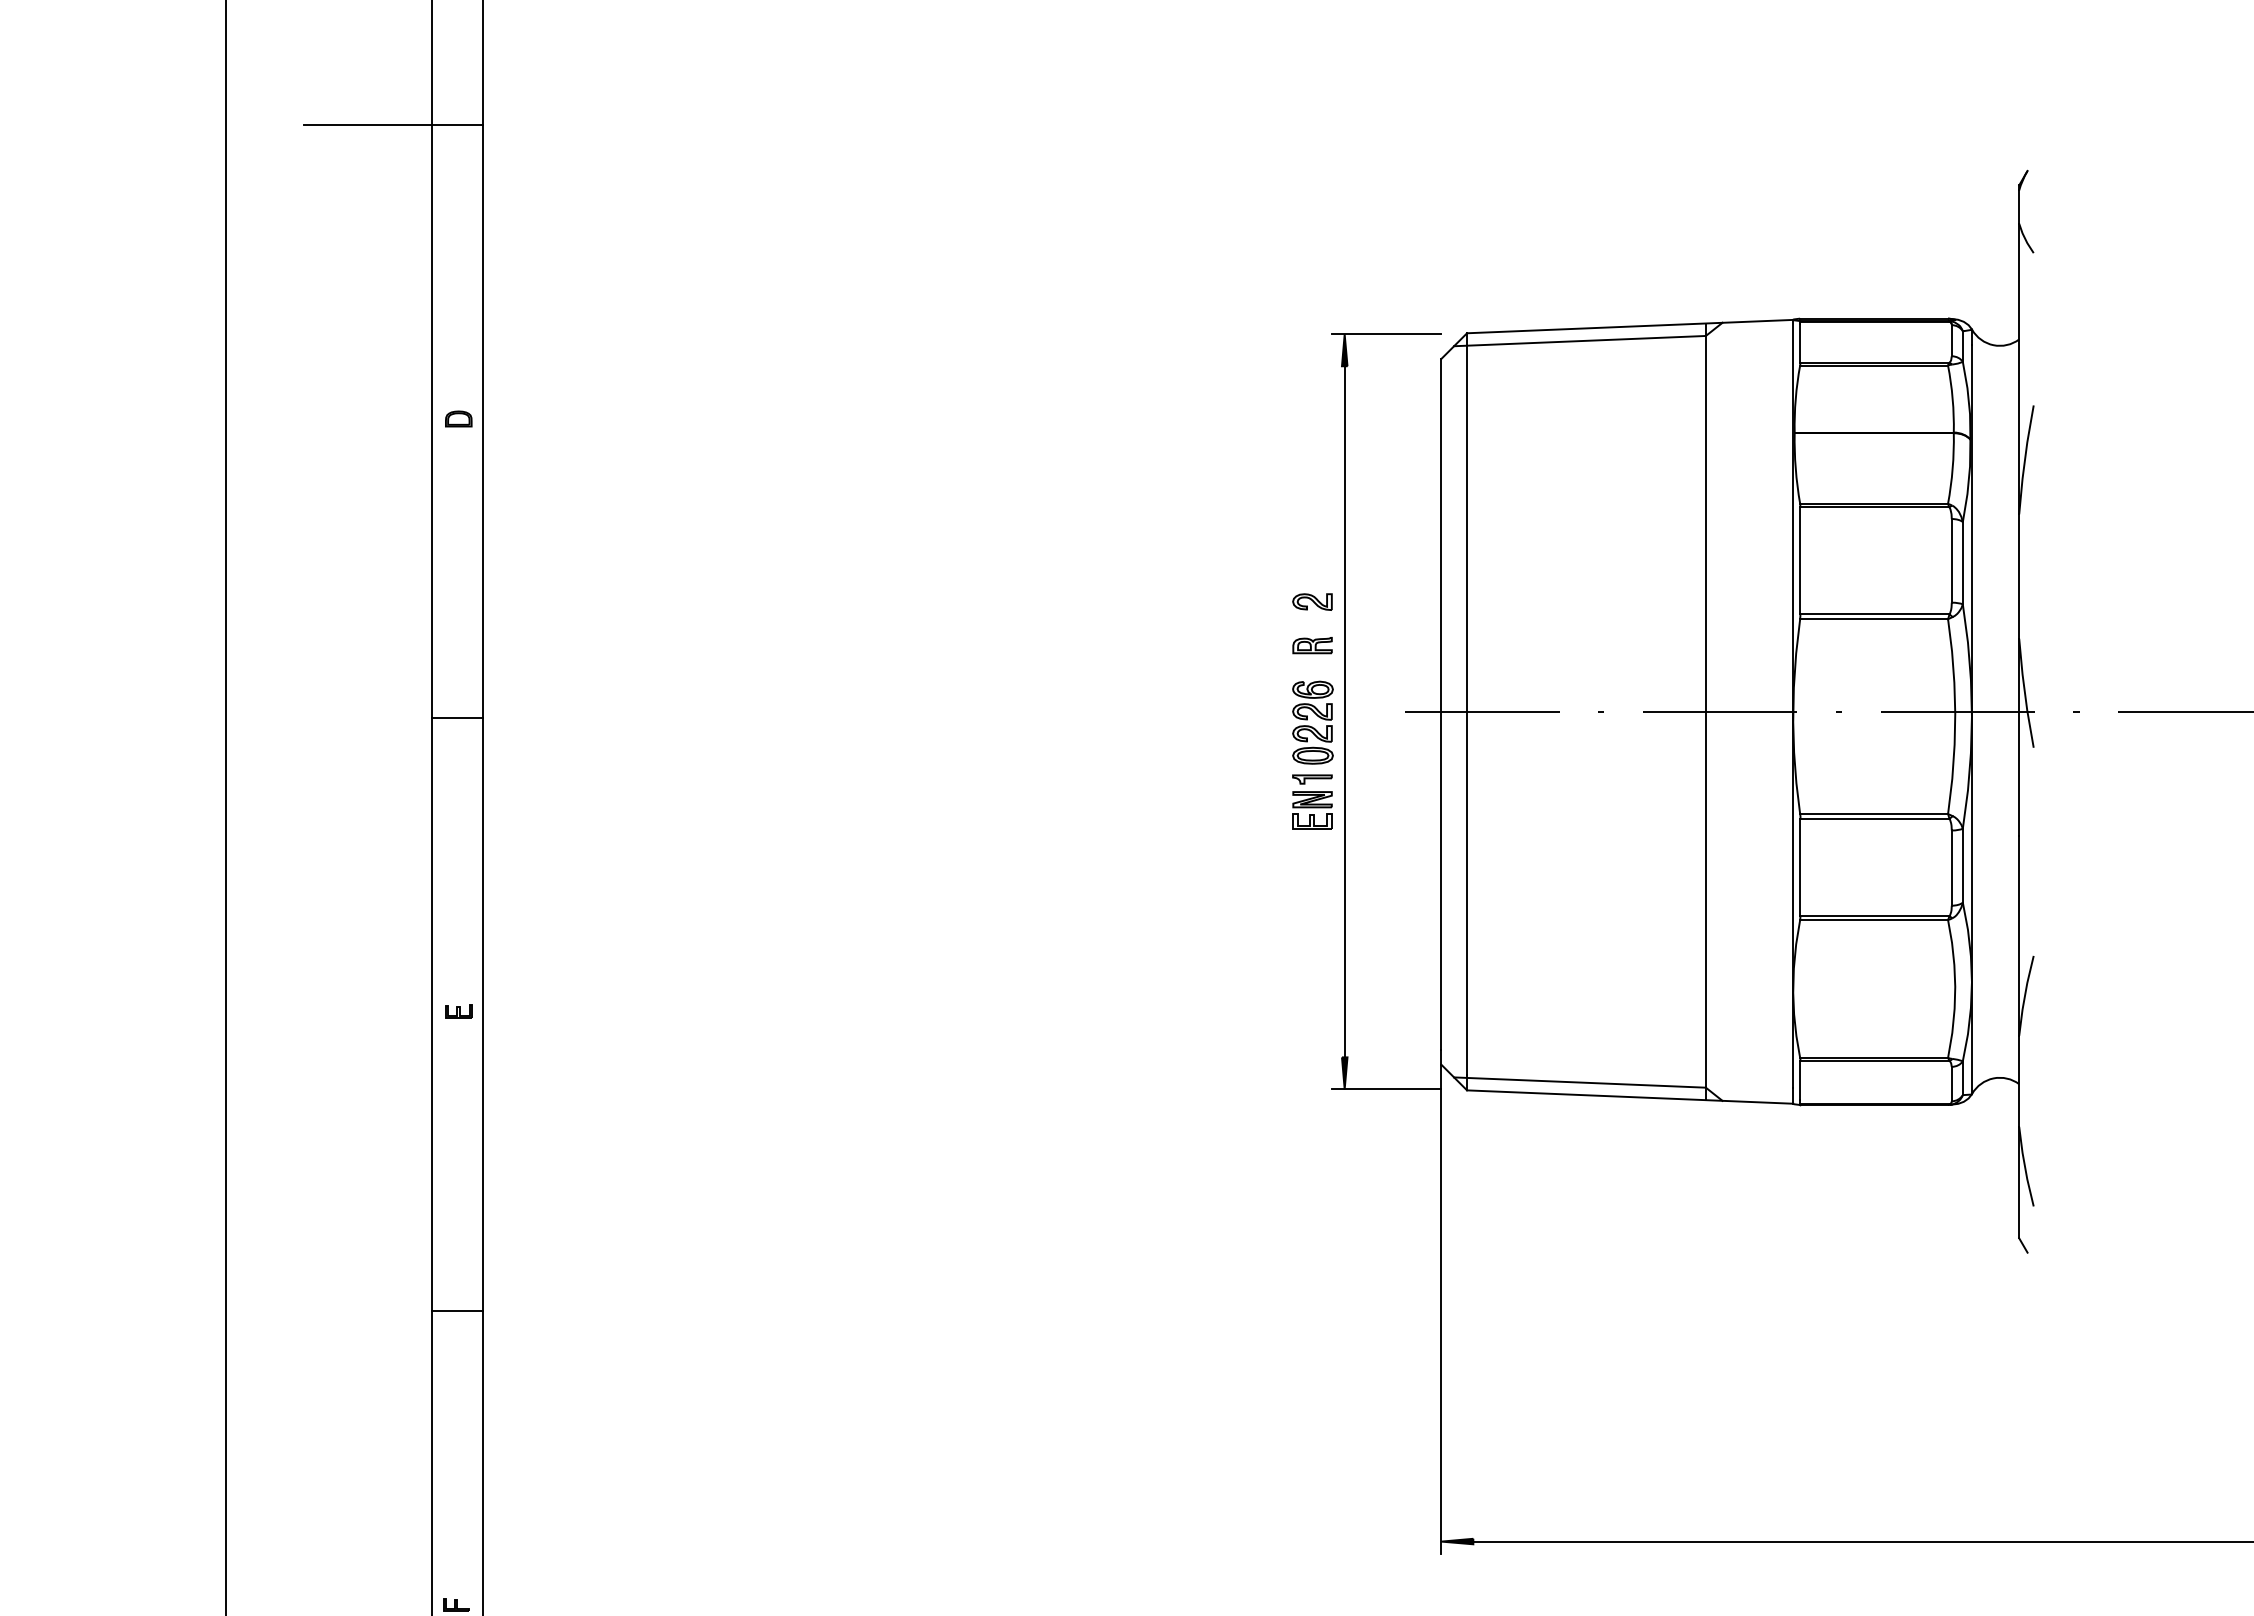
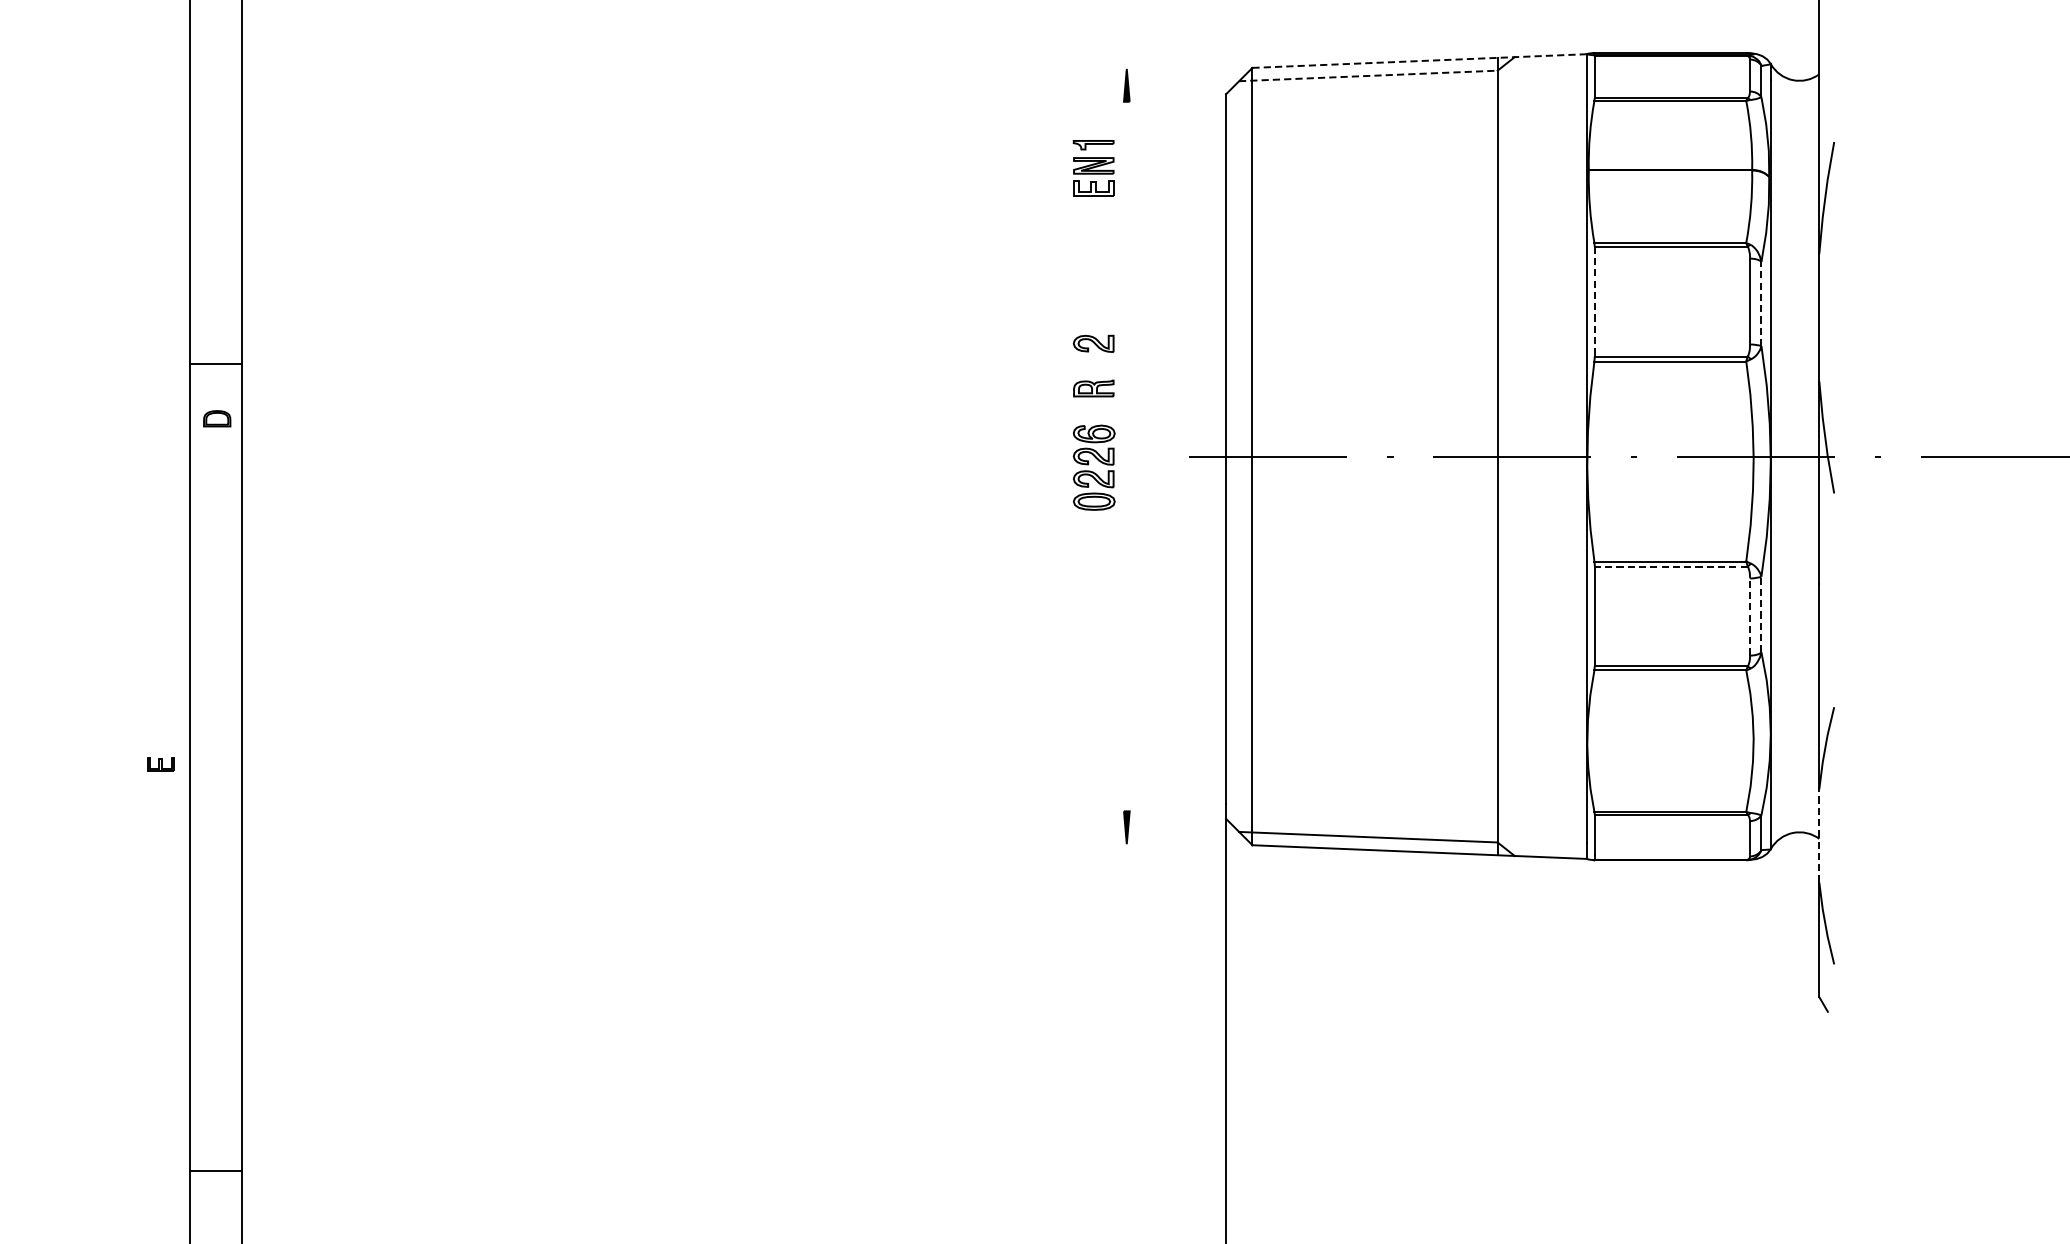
line: (1630, 326) -> (1420, 60), solid -> dashed
line: (1386, 334) -> (1169, 69), removed
line: (1580, 341) -> (1368, 76), solid -> dashed
part: (458, 418) -> (216, 418), moved
line: (1800, 561) -> (1594, 302), solid -> dashed
line: (1962, 562) -> (1761, 303), solid -> dashed
line: (1344, 711) -> (1126, 456), removed
line: (457, 717) -> (215, 363), moved
part: (1312, 801) -> (1093, 167), moved
line: (1874, 818) -> (1670, 566), solid -> dashed
line: (1962, 865) -> (1761, 614), solid -> dashed
line: (1951, 868) -> (1749, 617), solid -> dashed
part: (458, 1011) -> (160, 764), moved
line: (2019, 1081) -> (1819, 836), solid -> dashed
line: (1386, 1089) -> (1169, 844), removed
line: (457, 1310) -> (215, 1170), moved

